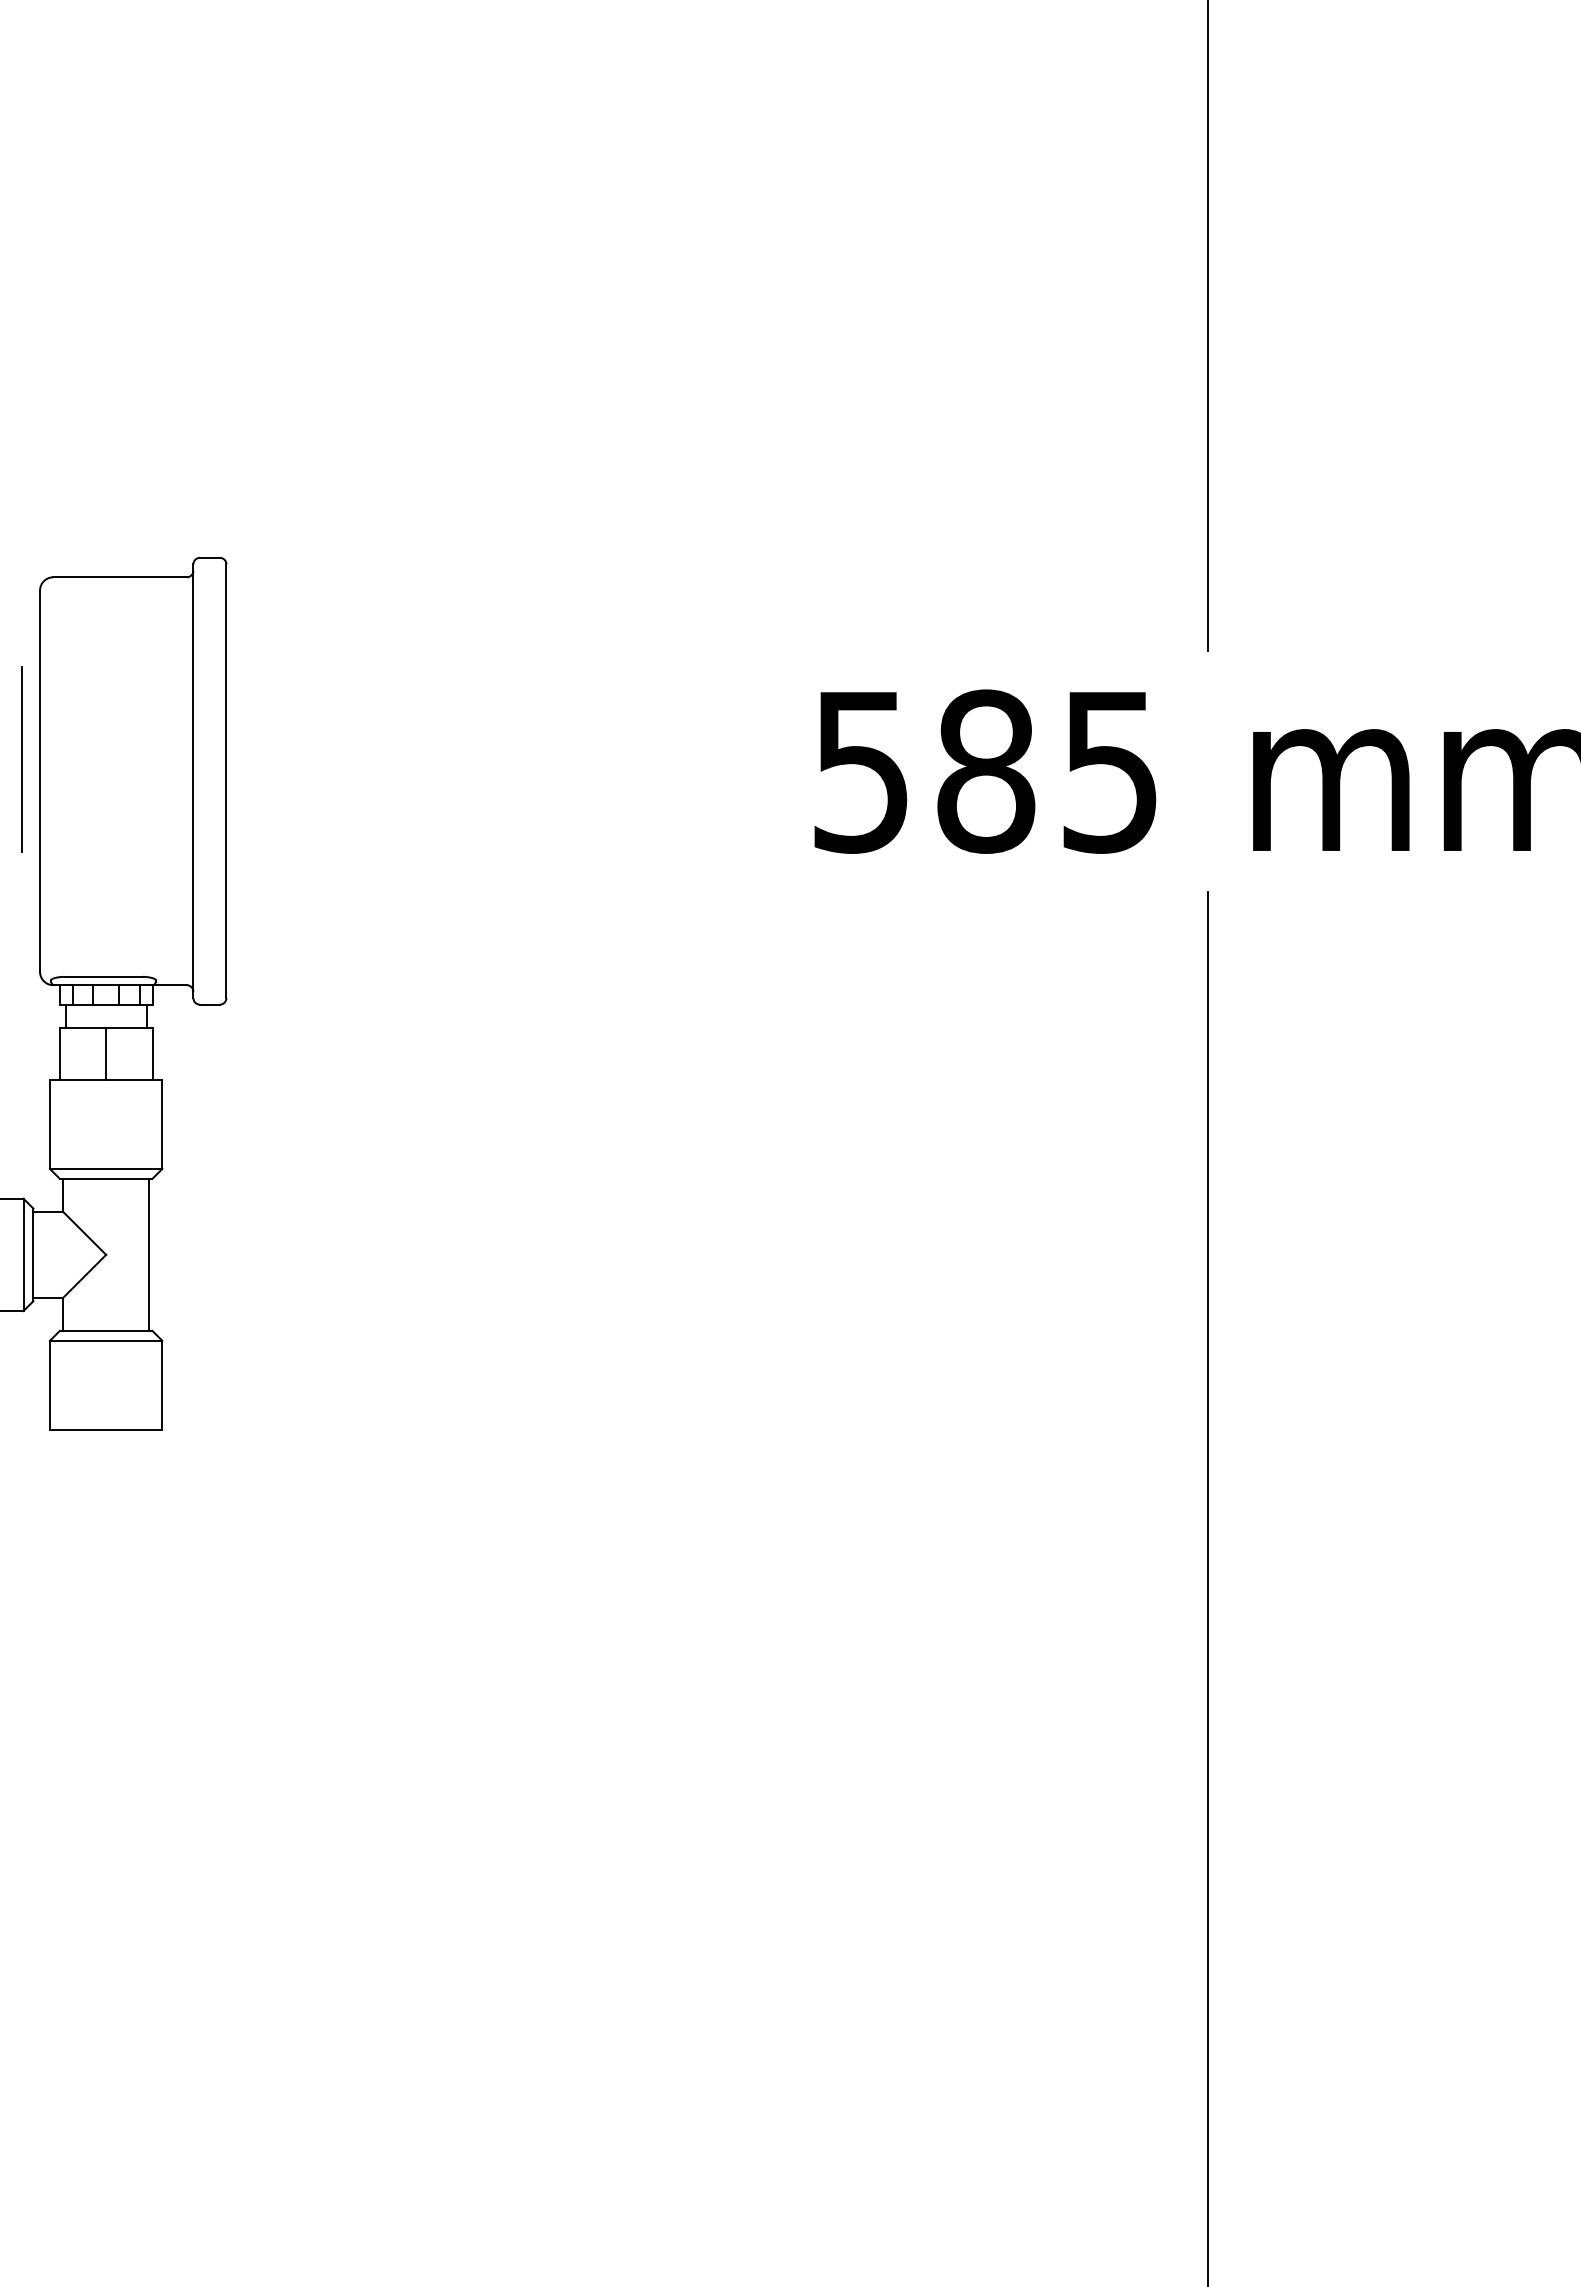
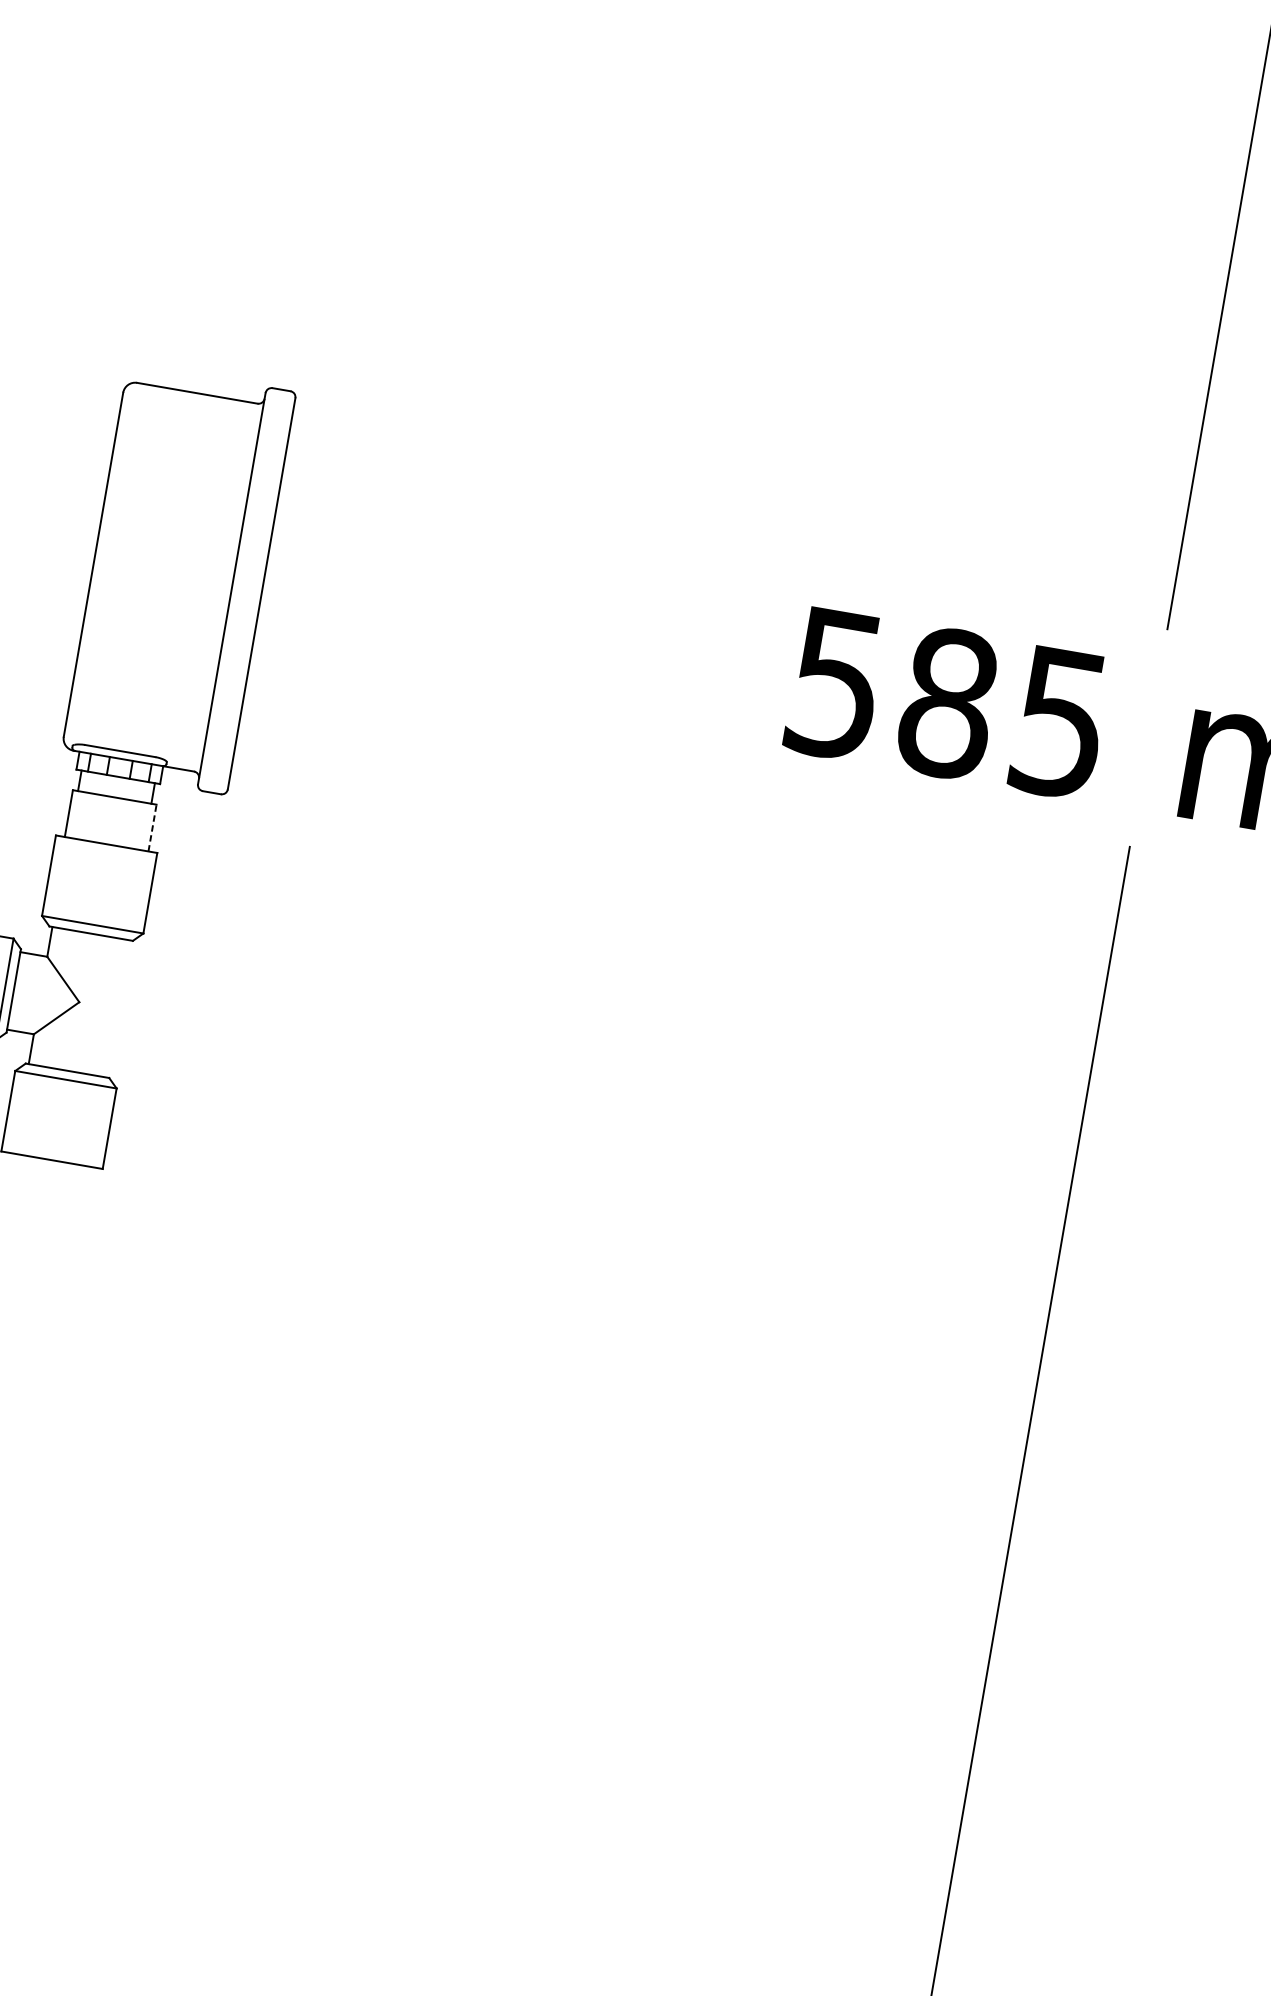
line: (21, 759) -> (80, 542), removed
line: (106, 1053) -> (111, 820), removed
line: (152, 1053) -> (152, 827), solid -> dashed
line: (149, 1254) -> (118, 1008), removed

